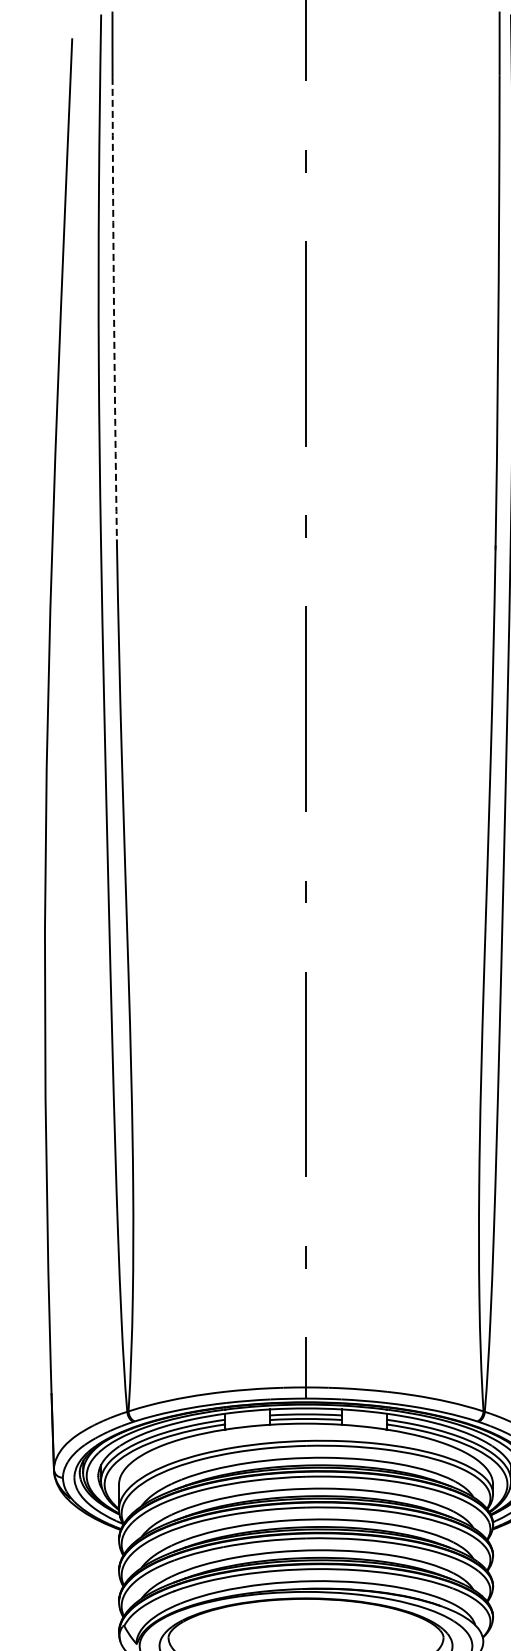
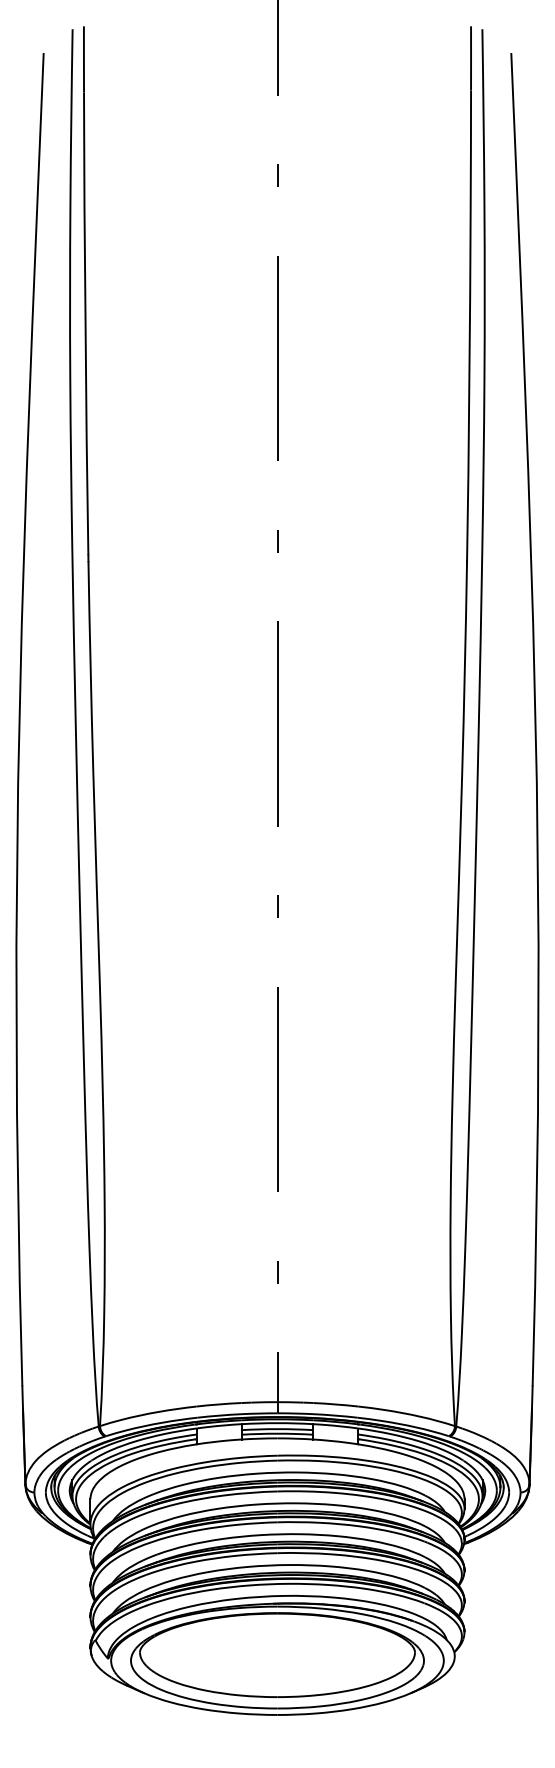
arc: (114, 308) -> (85, 323), dashed -> solid

